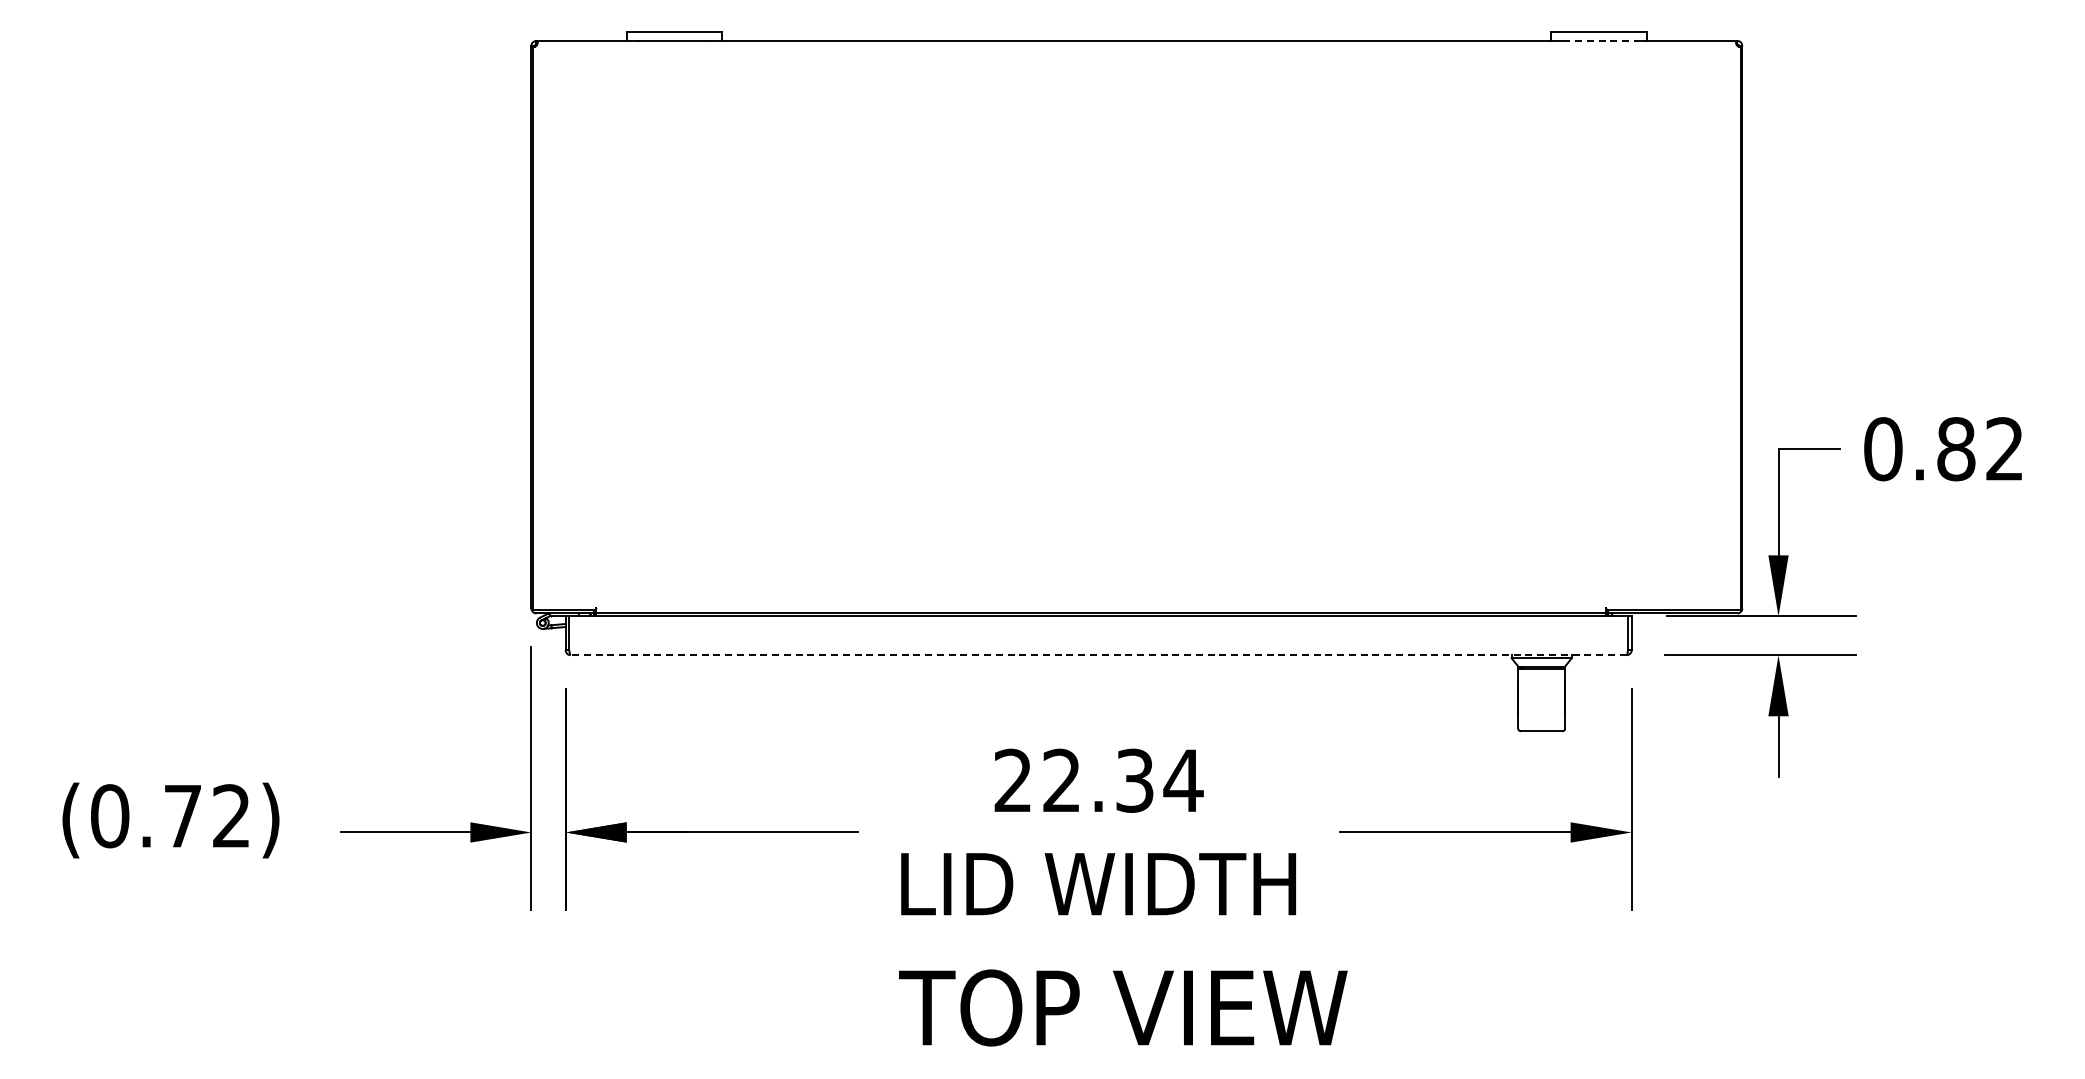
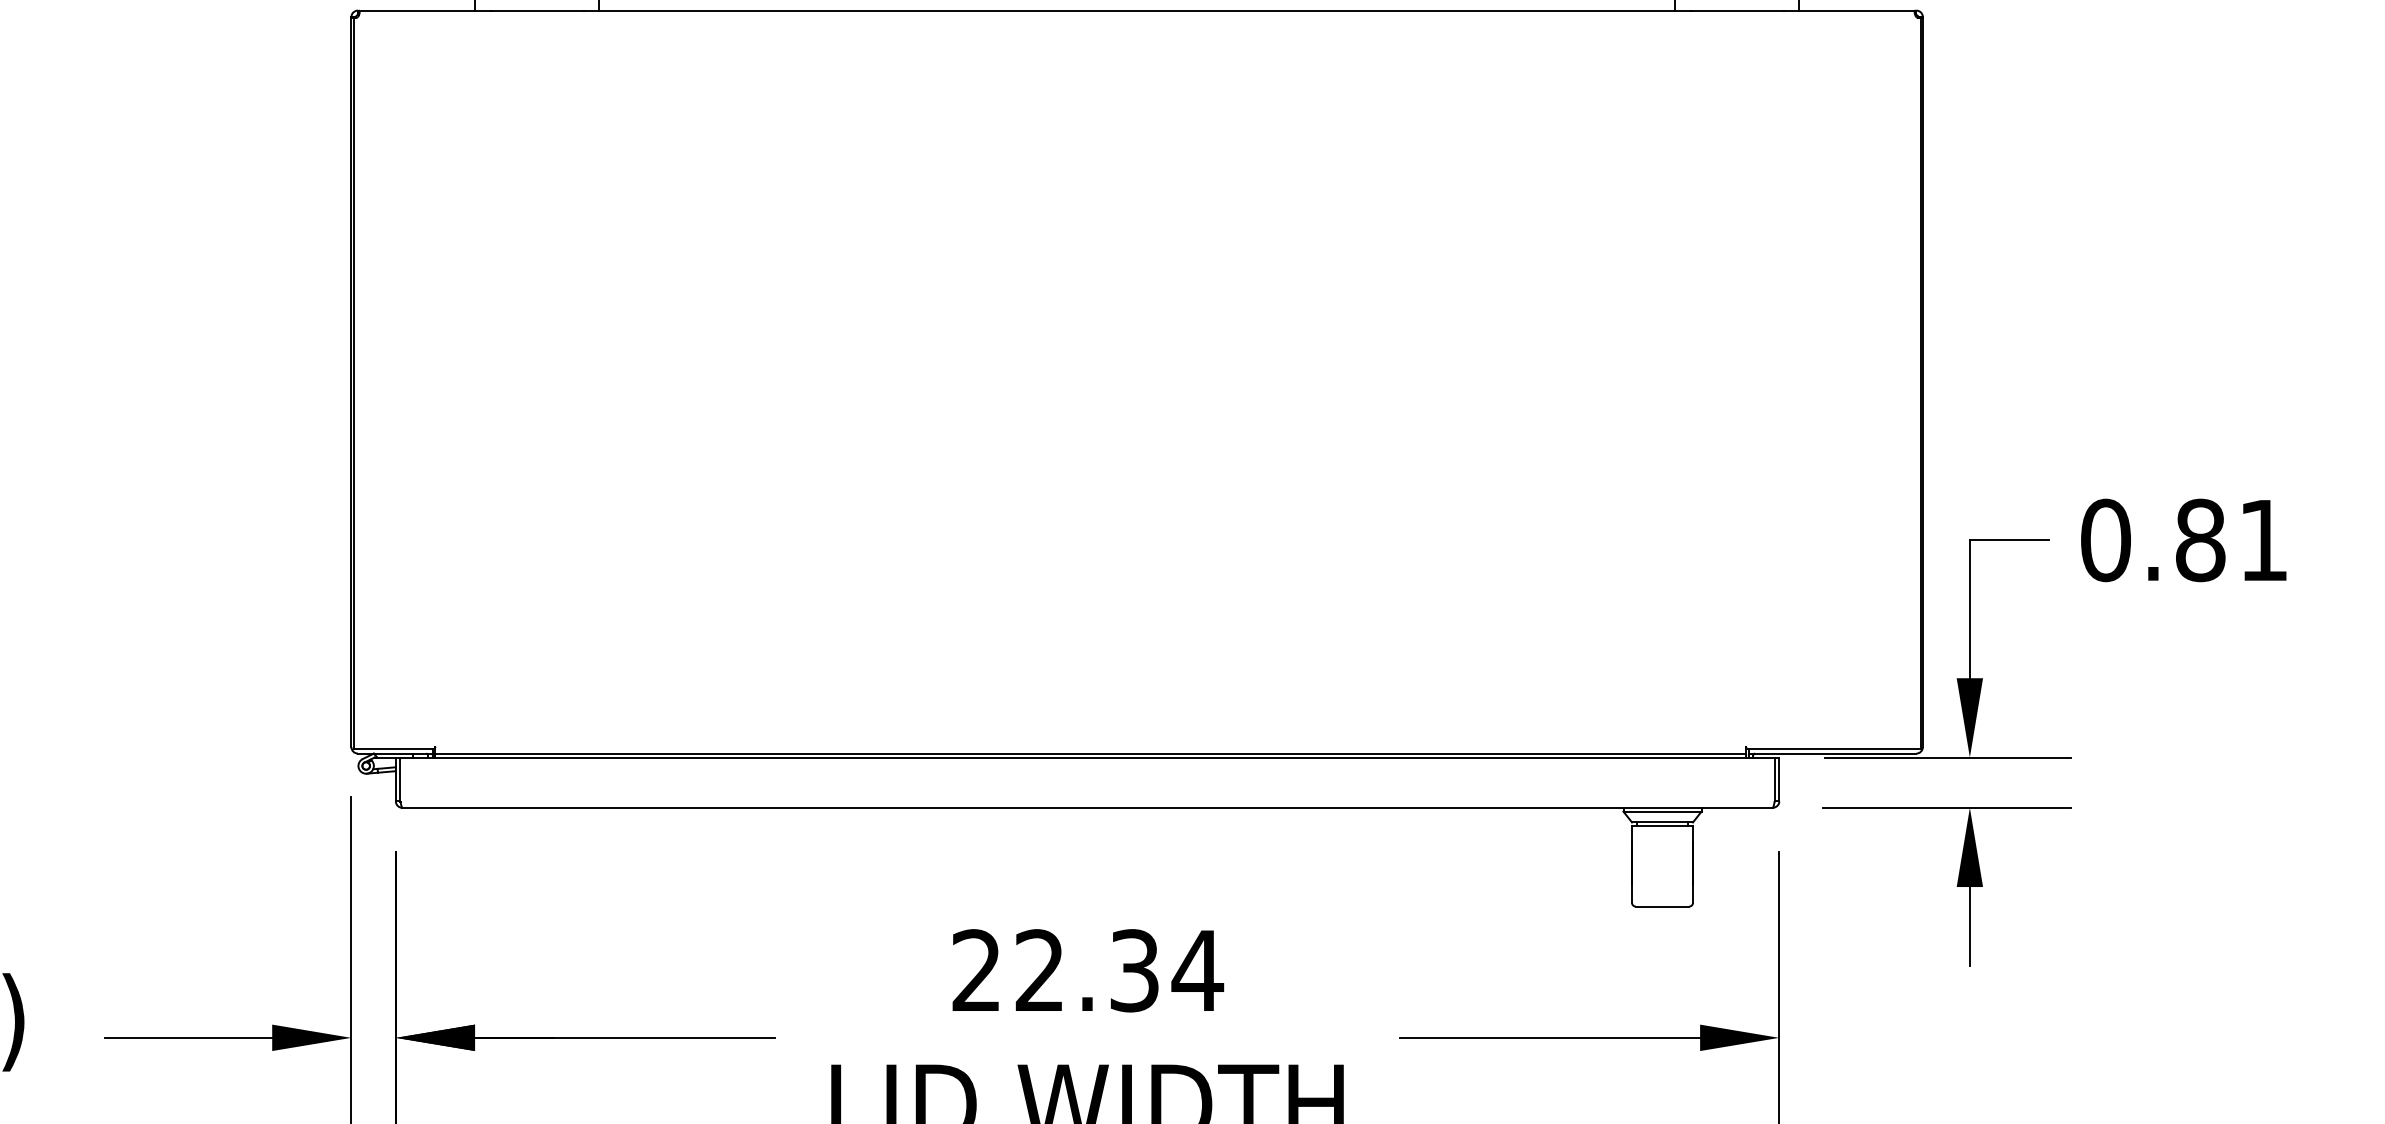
line: (1599, 40) -> (1737, 10), dashed -> solid
text: (2004, 448) -> (2263, 539), 0.82 -> 0.81
line: (1098, 655) -> (1087, 808), dashed -> solid

